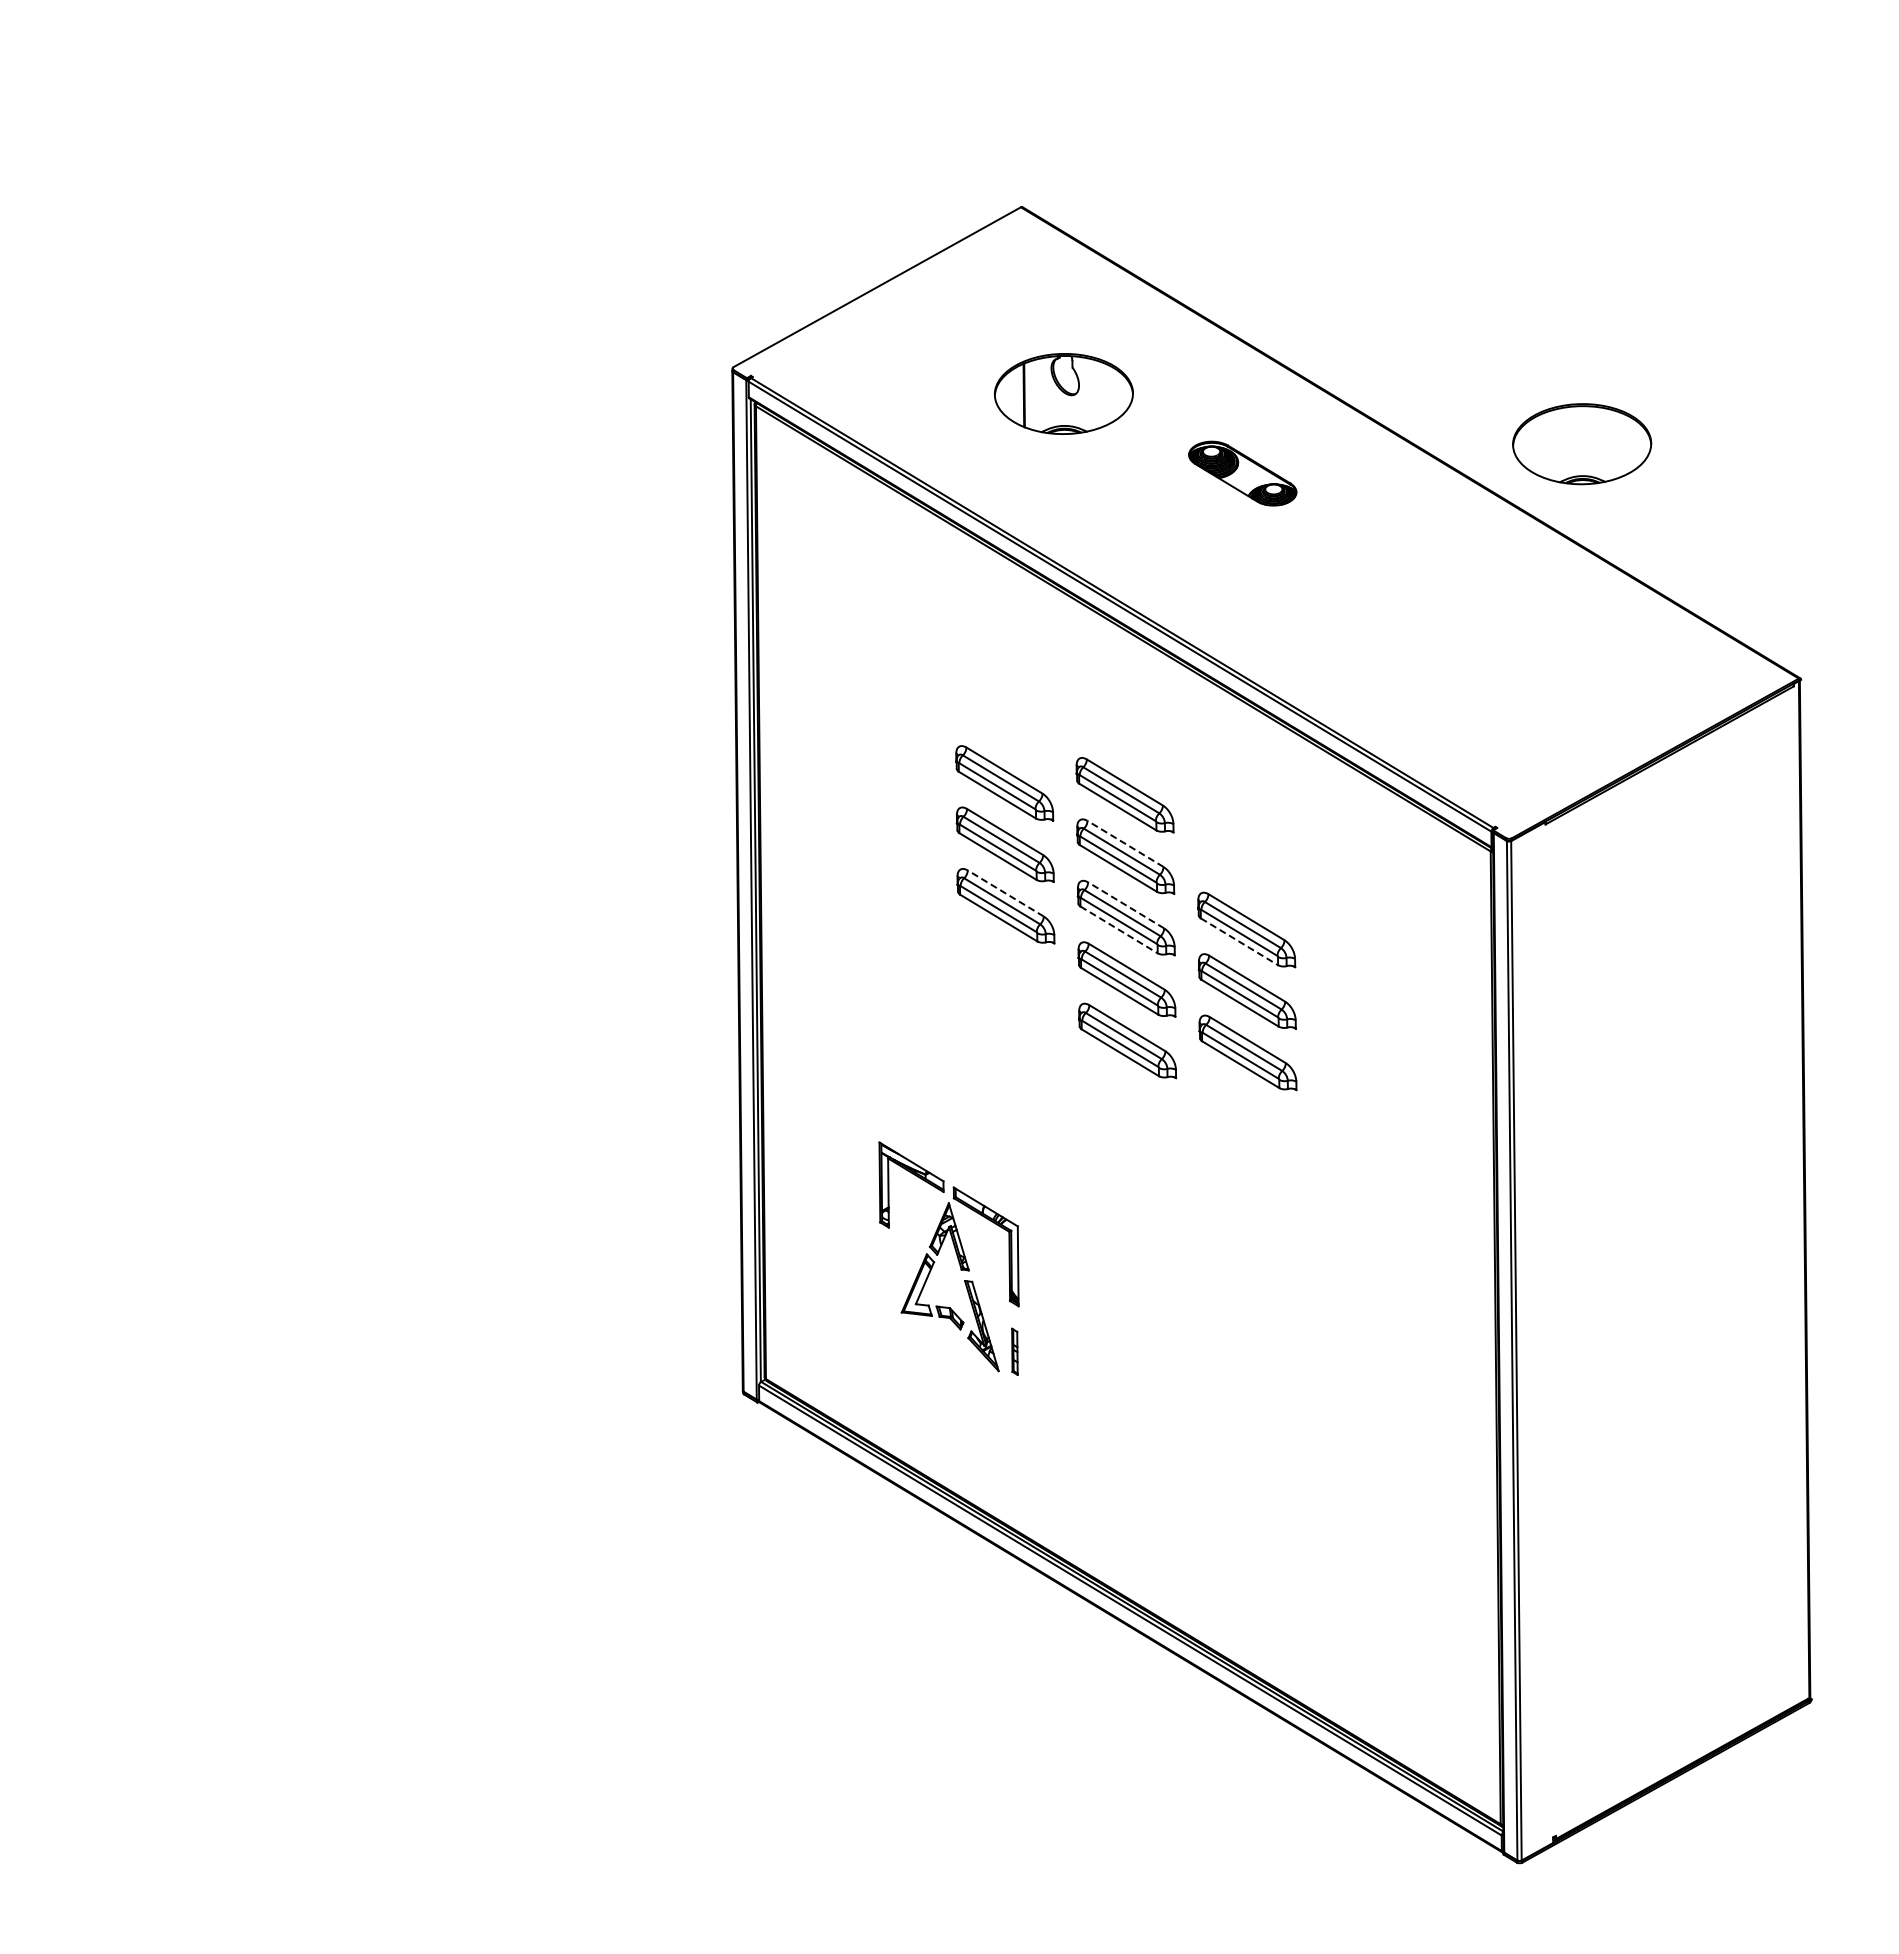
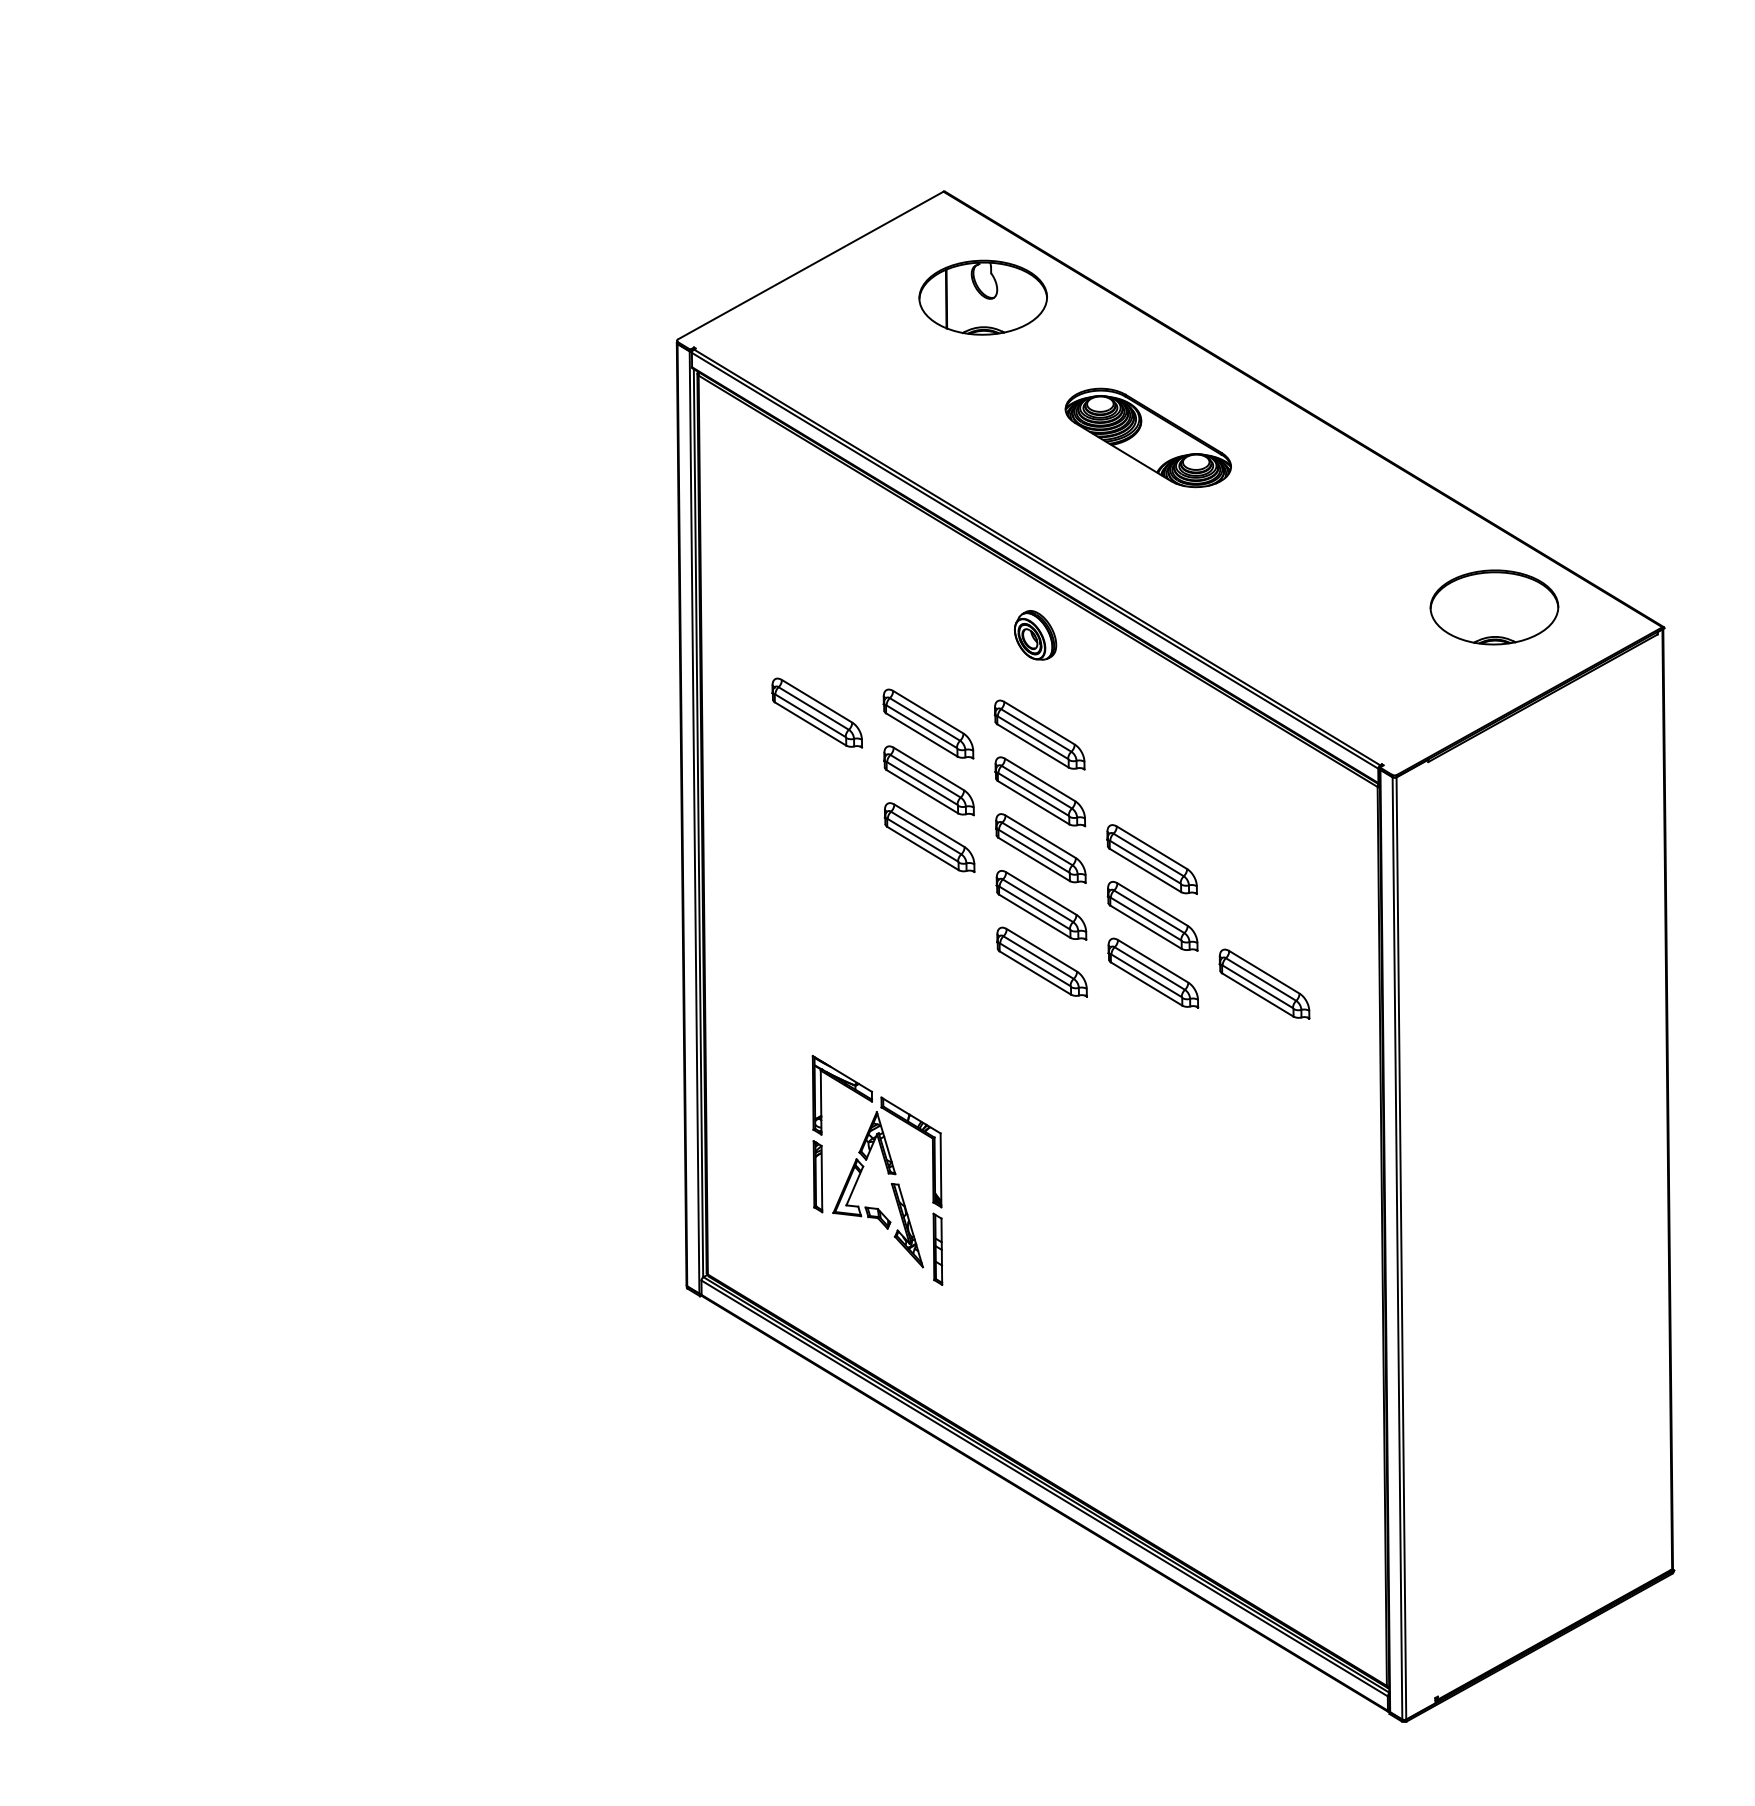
part: (1063, 393) -> (982, 297), moved
part: (1582, 444) -> (1494, 607), moved
part: (1242, 473) -> (1148, 437), size x1.67
part: (1120, 687) -> (1035, 635), added
part: (883, 771) -> (816, 713), added
line: (1125, 843) -> (1040, 779), dashed -> solid
line: (1005, 893) -> (929, 825), dashed -> solid
line: (1125, 905) -> (1040, 836), dashed -> solid
line: (1119, 930) -> (1034, 860), dashed -> solid
line: (1239, 942) -> (1145, 871), dashed -> solid
part: (1367, 1064) -> (1263, 983), added
part: (884, 1272) -> (817, 1176), added
part: (1014, 1351) -> (937, 1249), size x1.67

